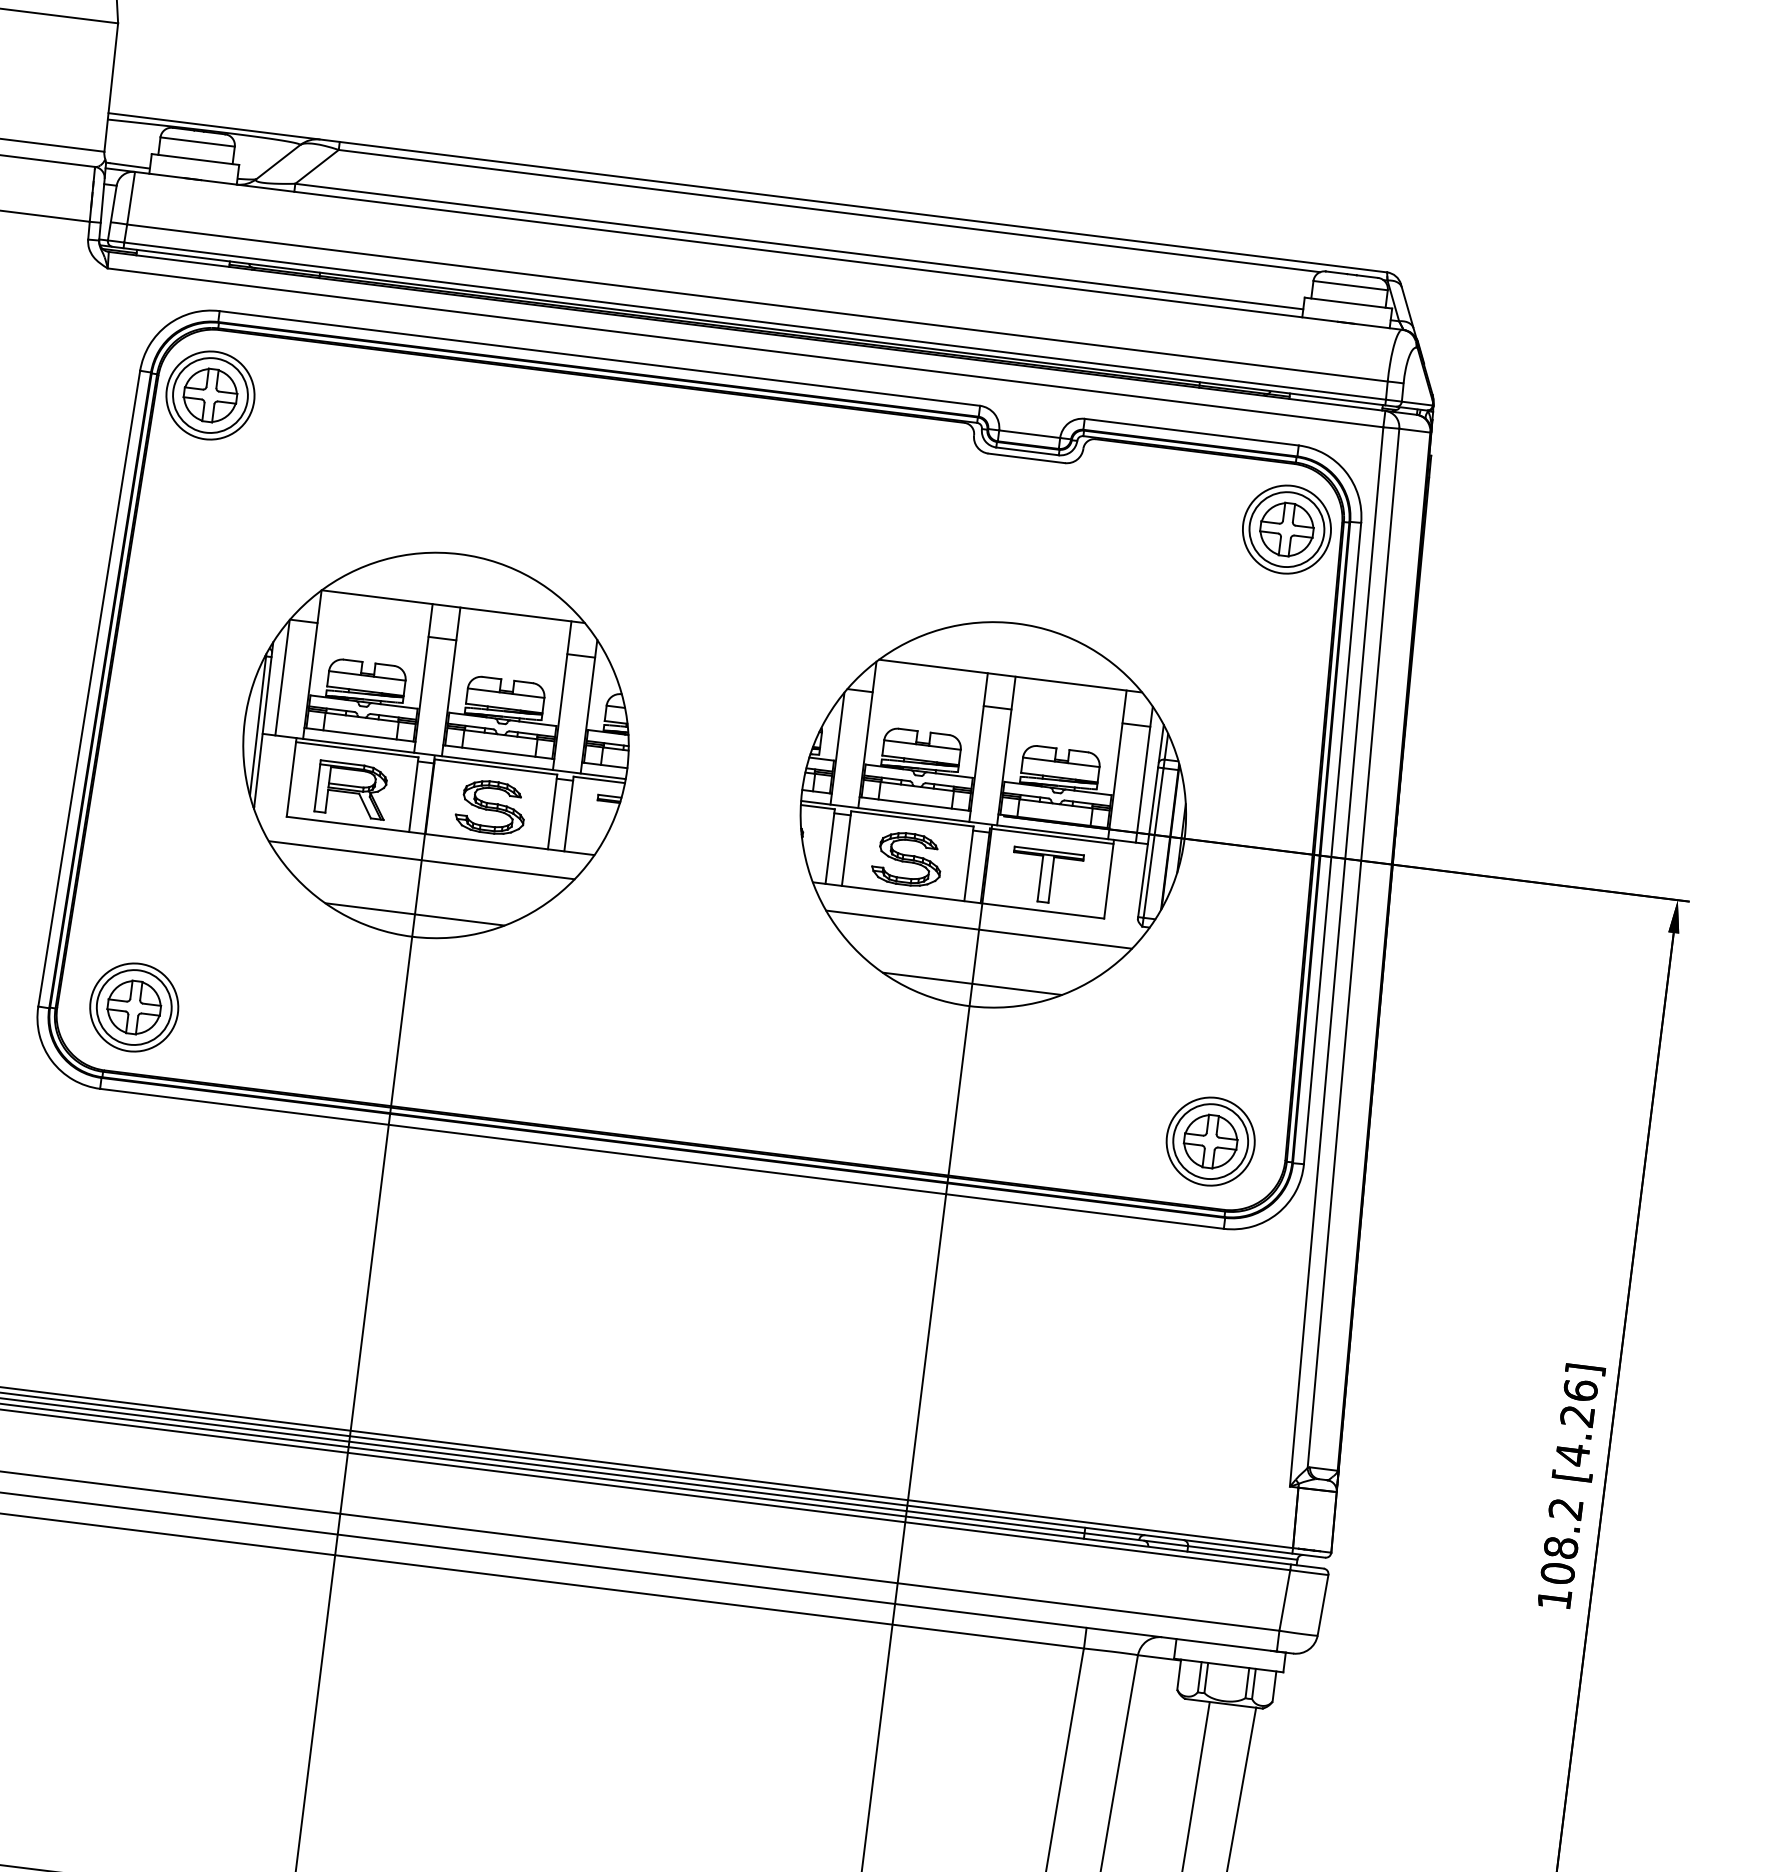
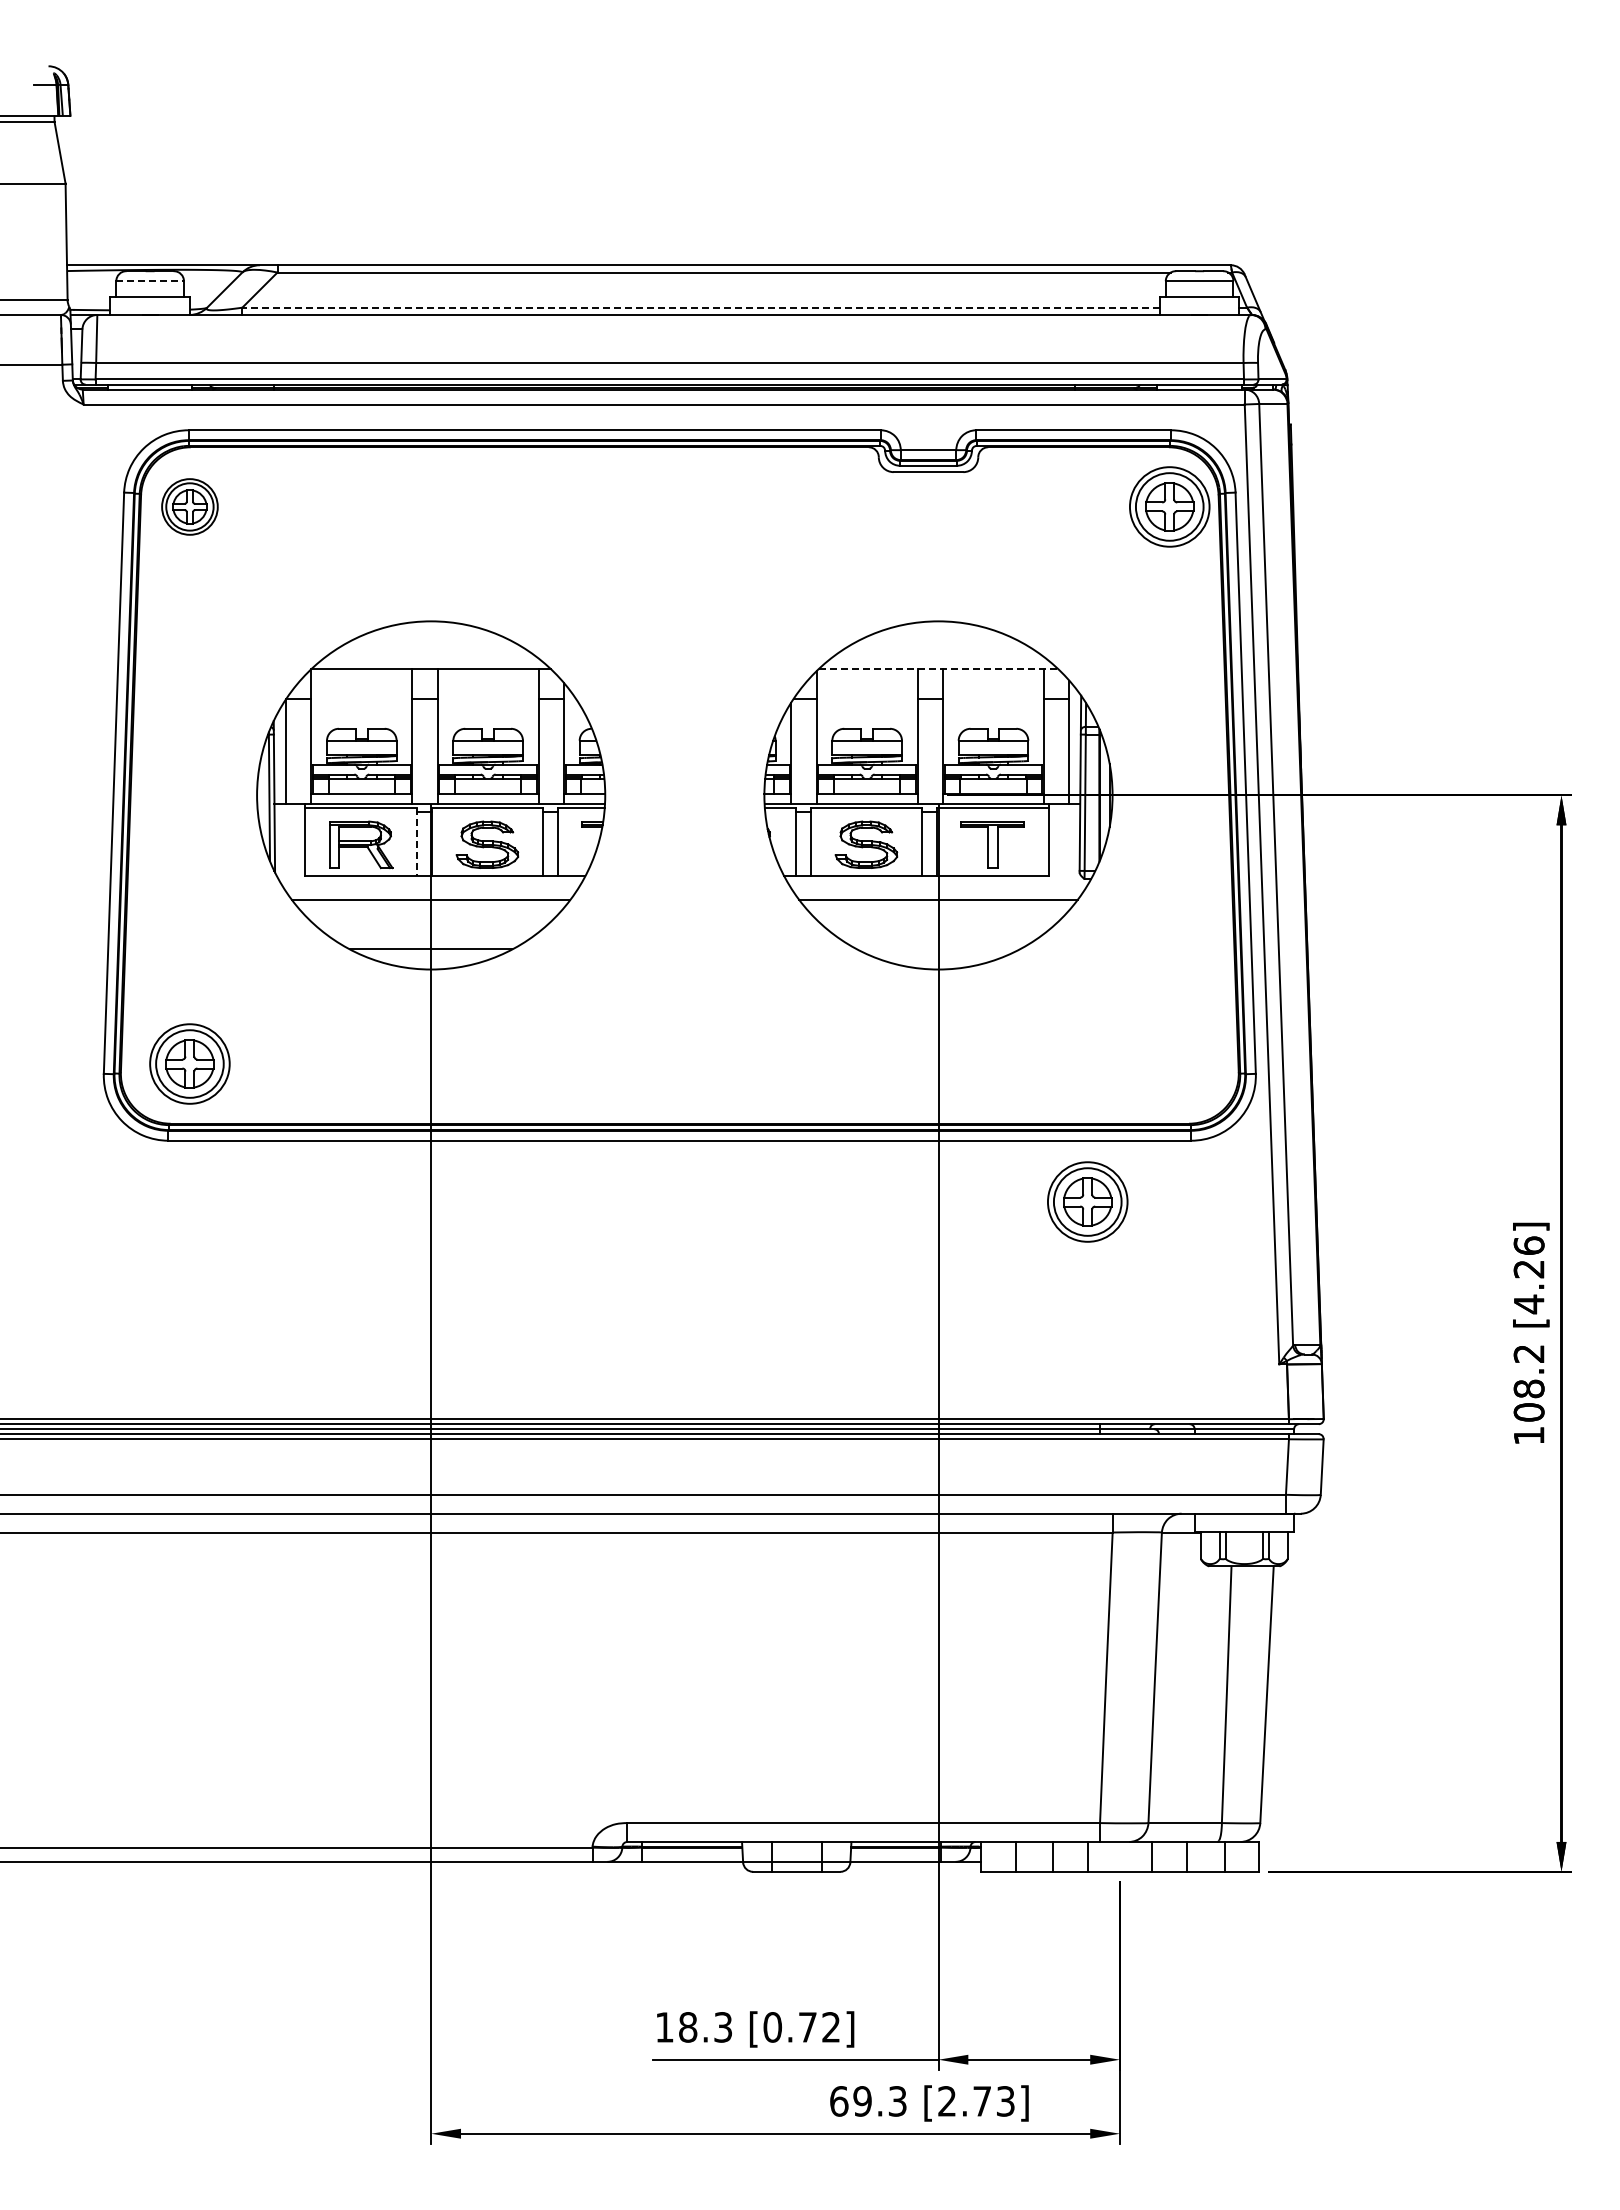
line: (198, 142) -> (150, 281), solid -> dashed
line: (799, 246) -> (701, 307), solid -> dashed
part: (210, 394) -> (189, 506), size x0.7
line: (1010, 676) -> (938, 669), solid -> dashed
line: (413, 795) -> (416, 842), solid -> dashed
line: (972, 984) -> (938, 949), removed
part: (1210, 1140) -> (1087, 1201), moved

